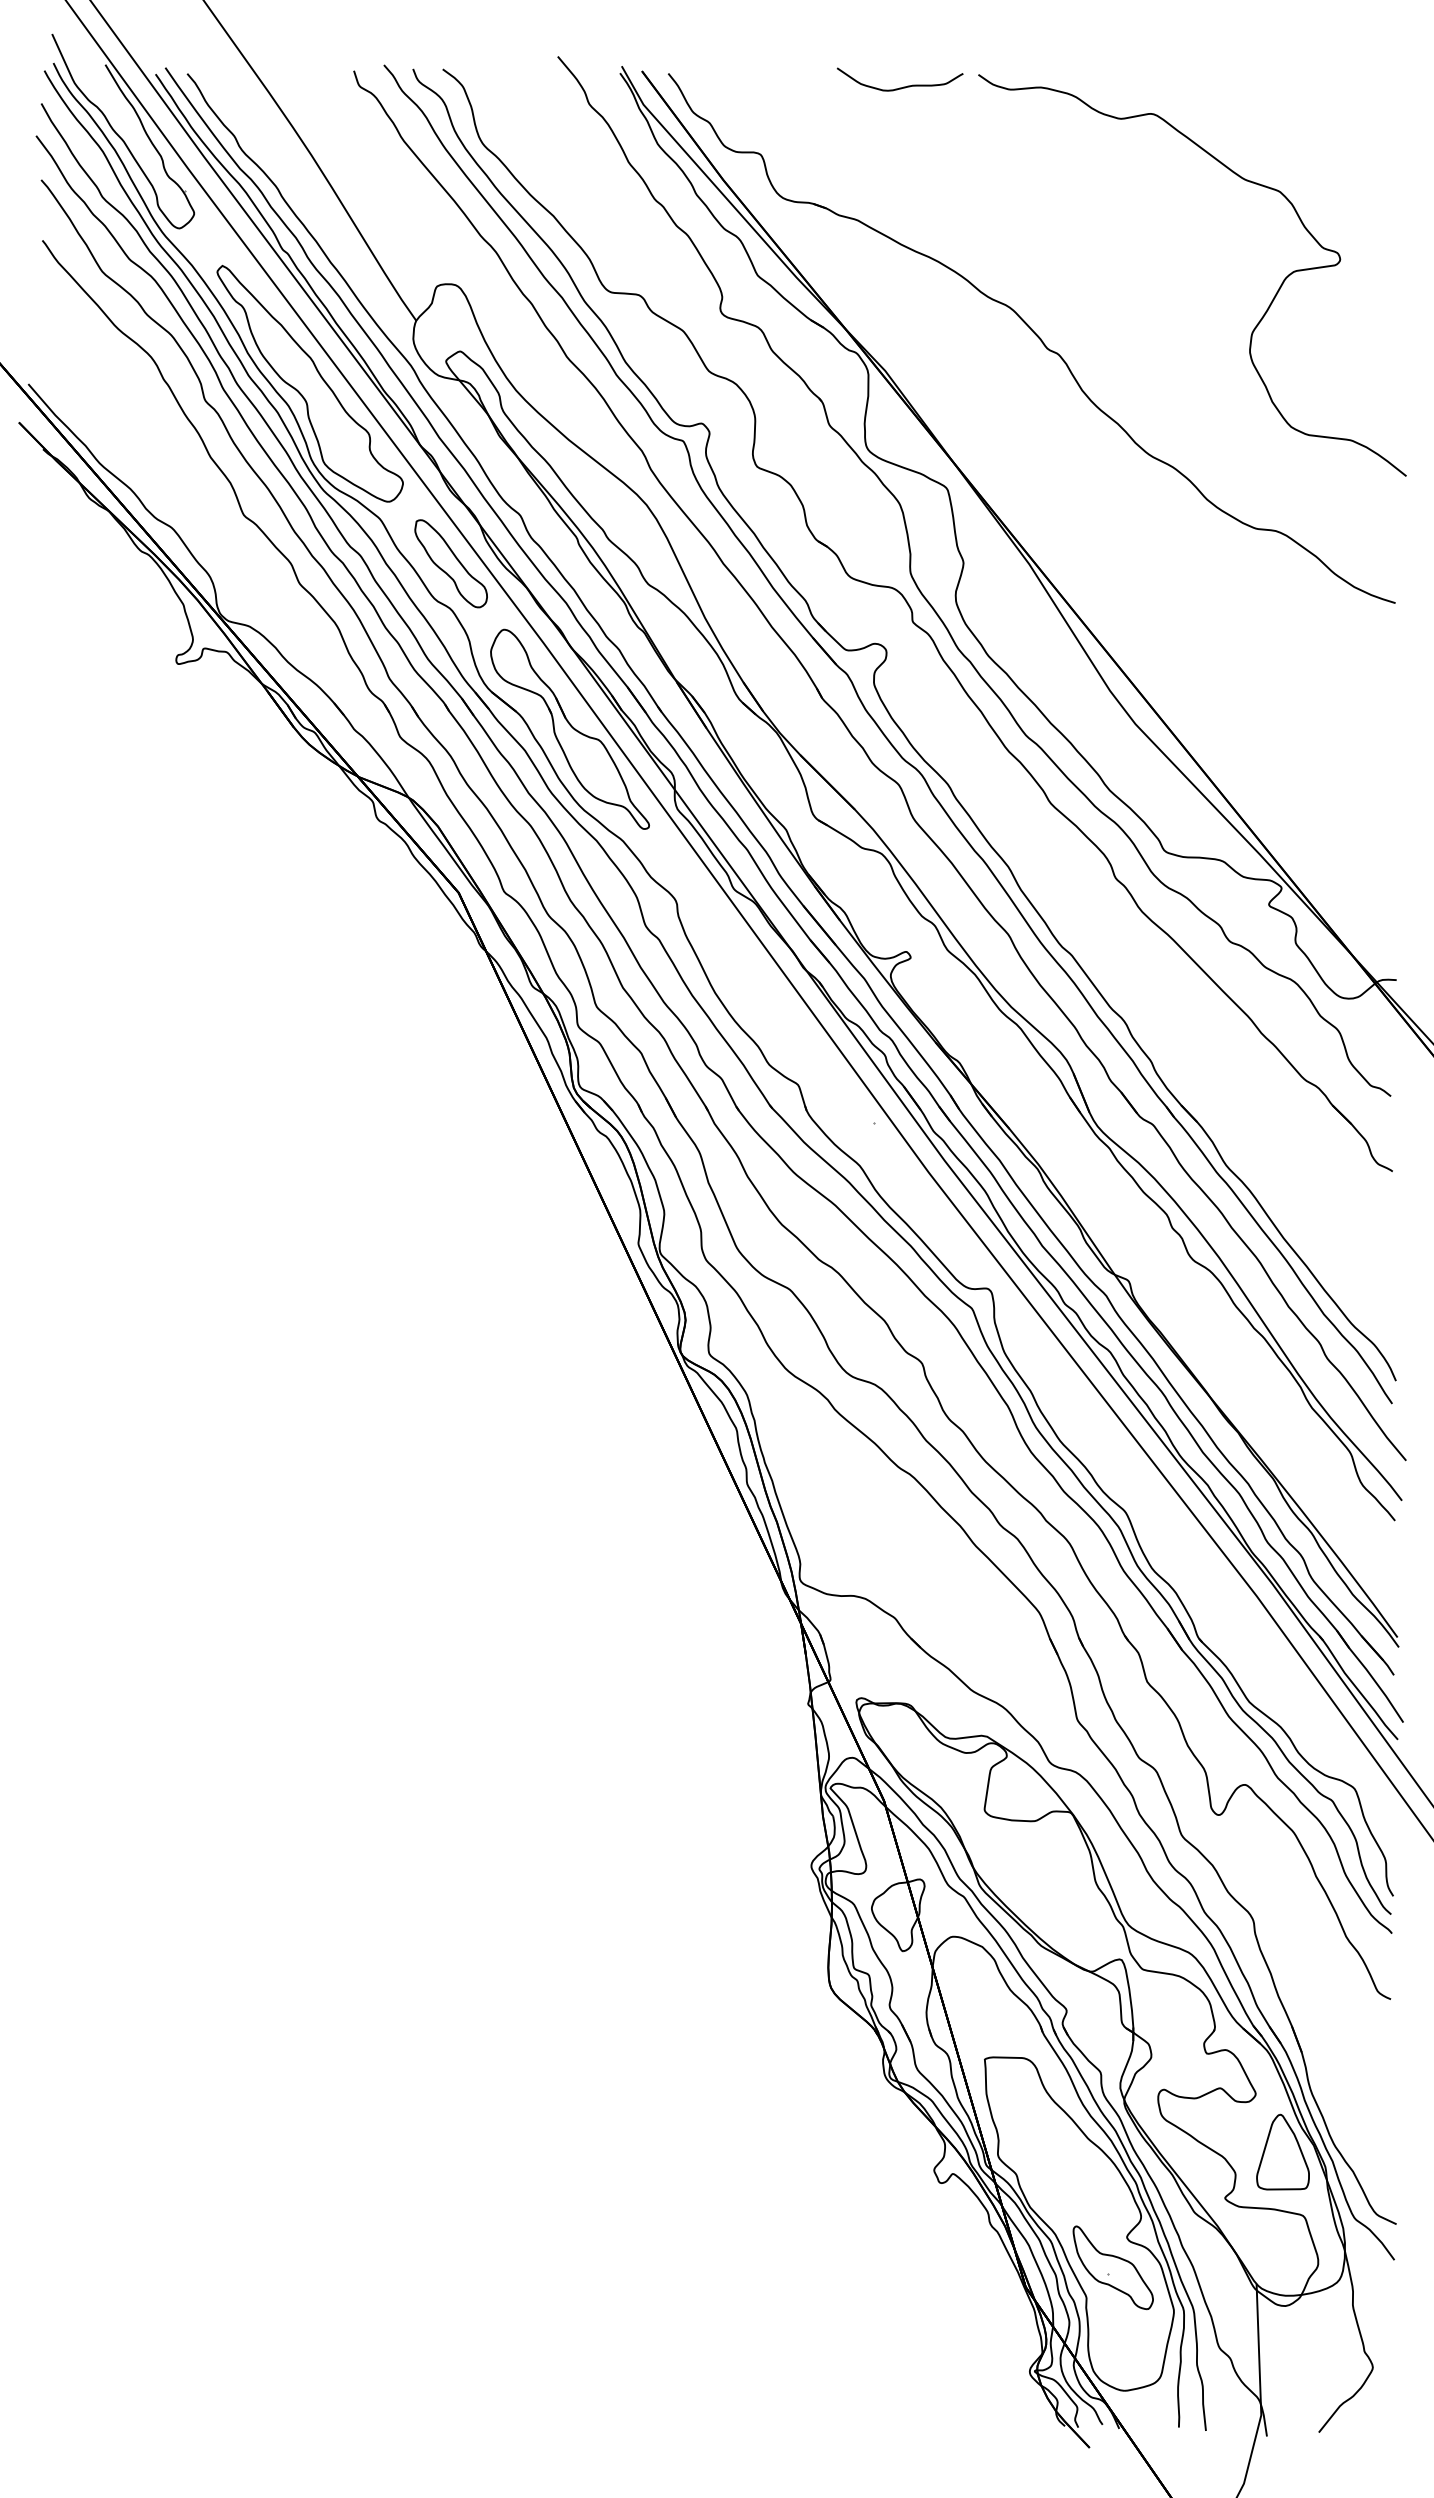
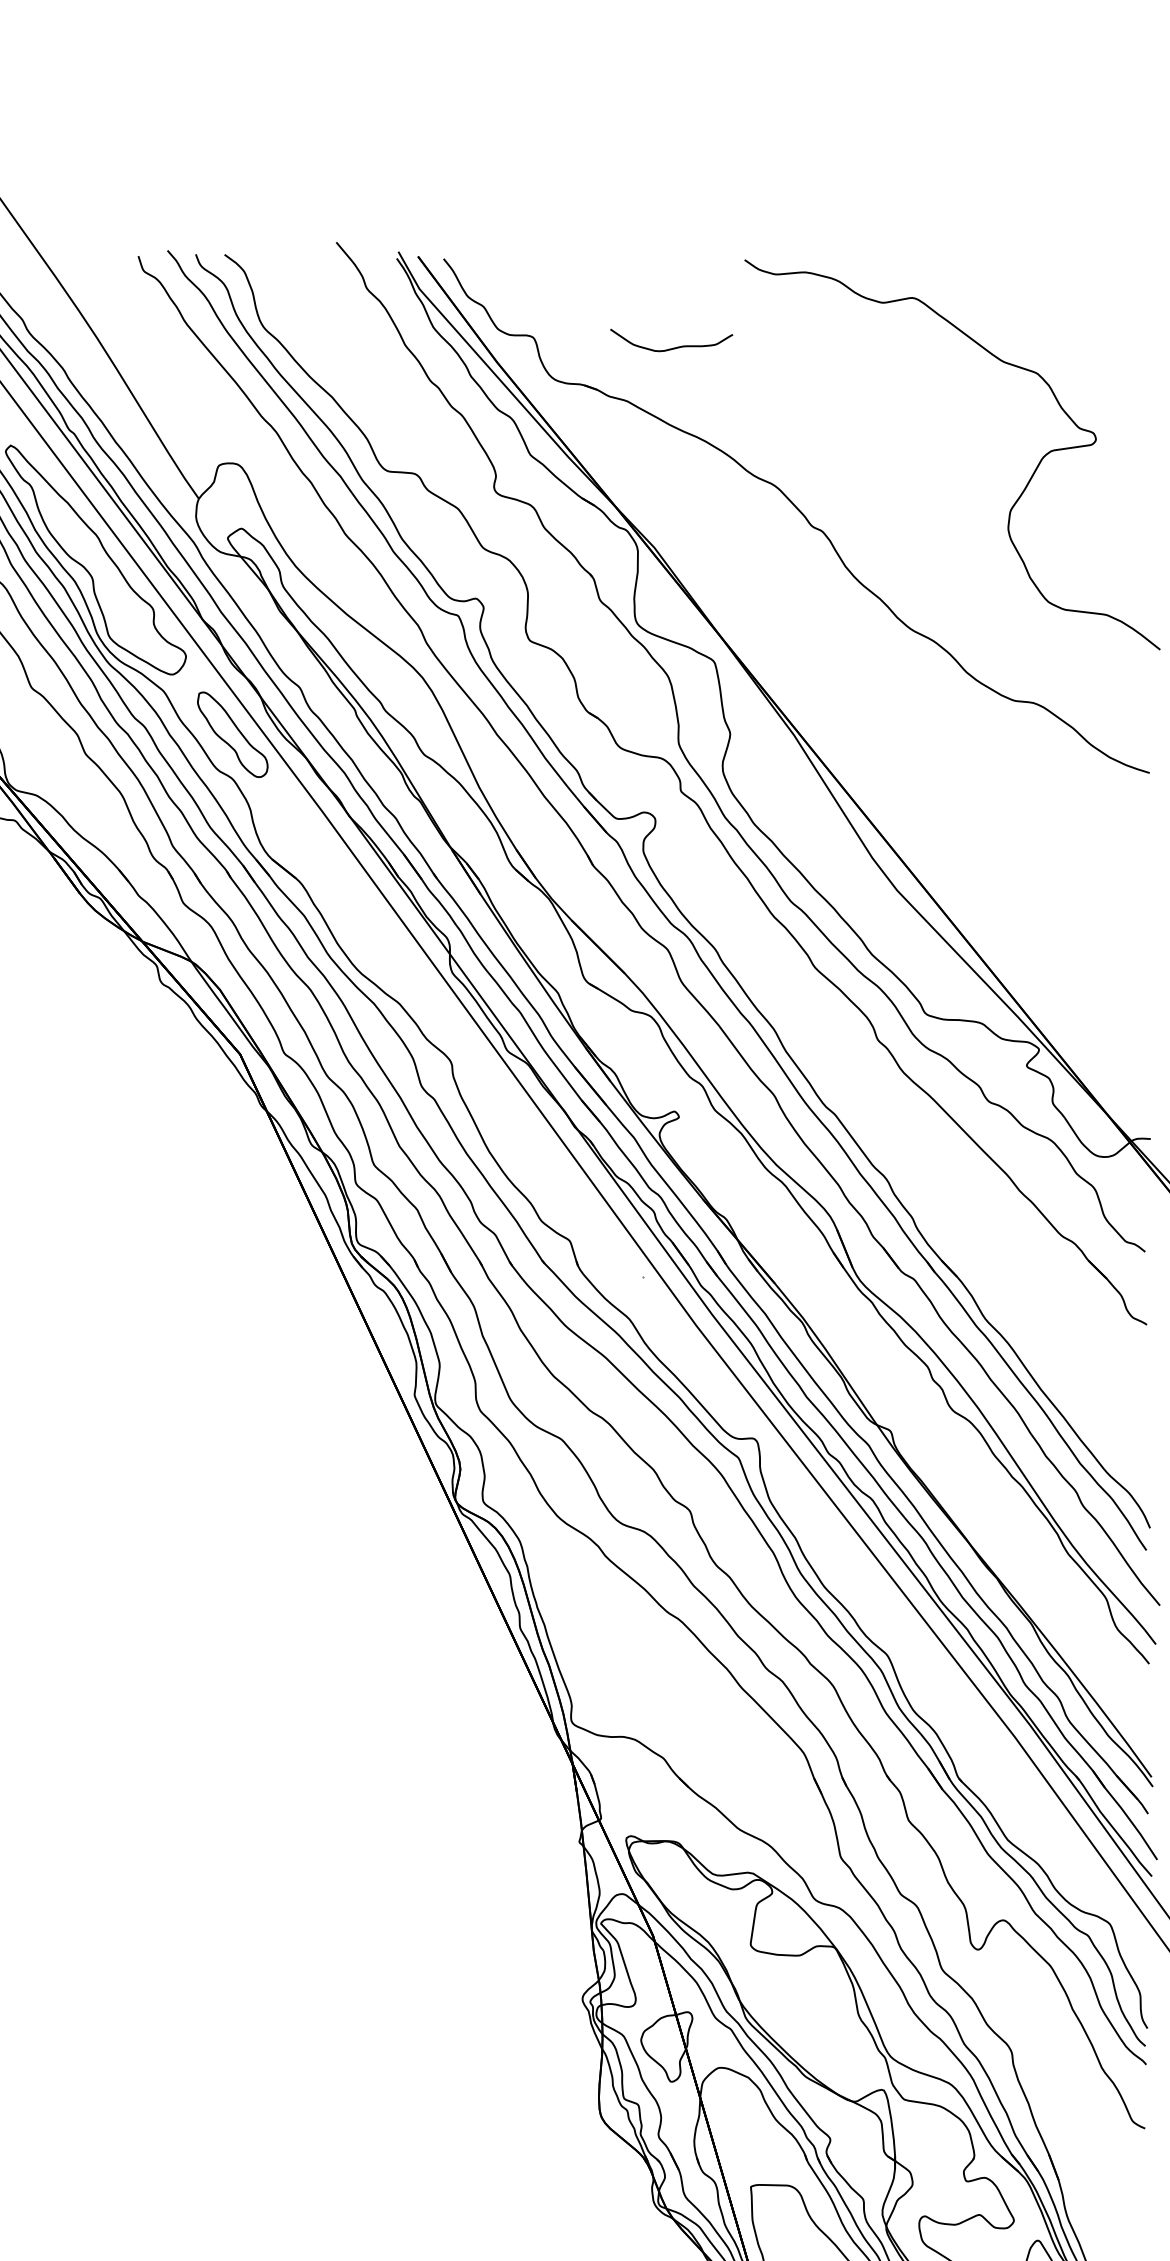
curve: (899, 87) -> (670, 348), moved
part: (569, 728) -> (347, 894), removed

